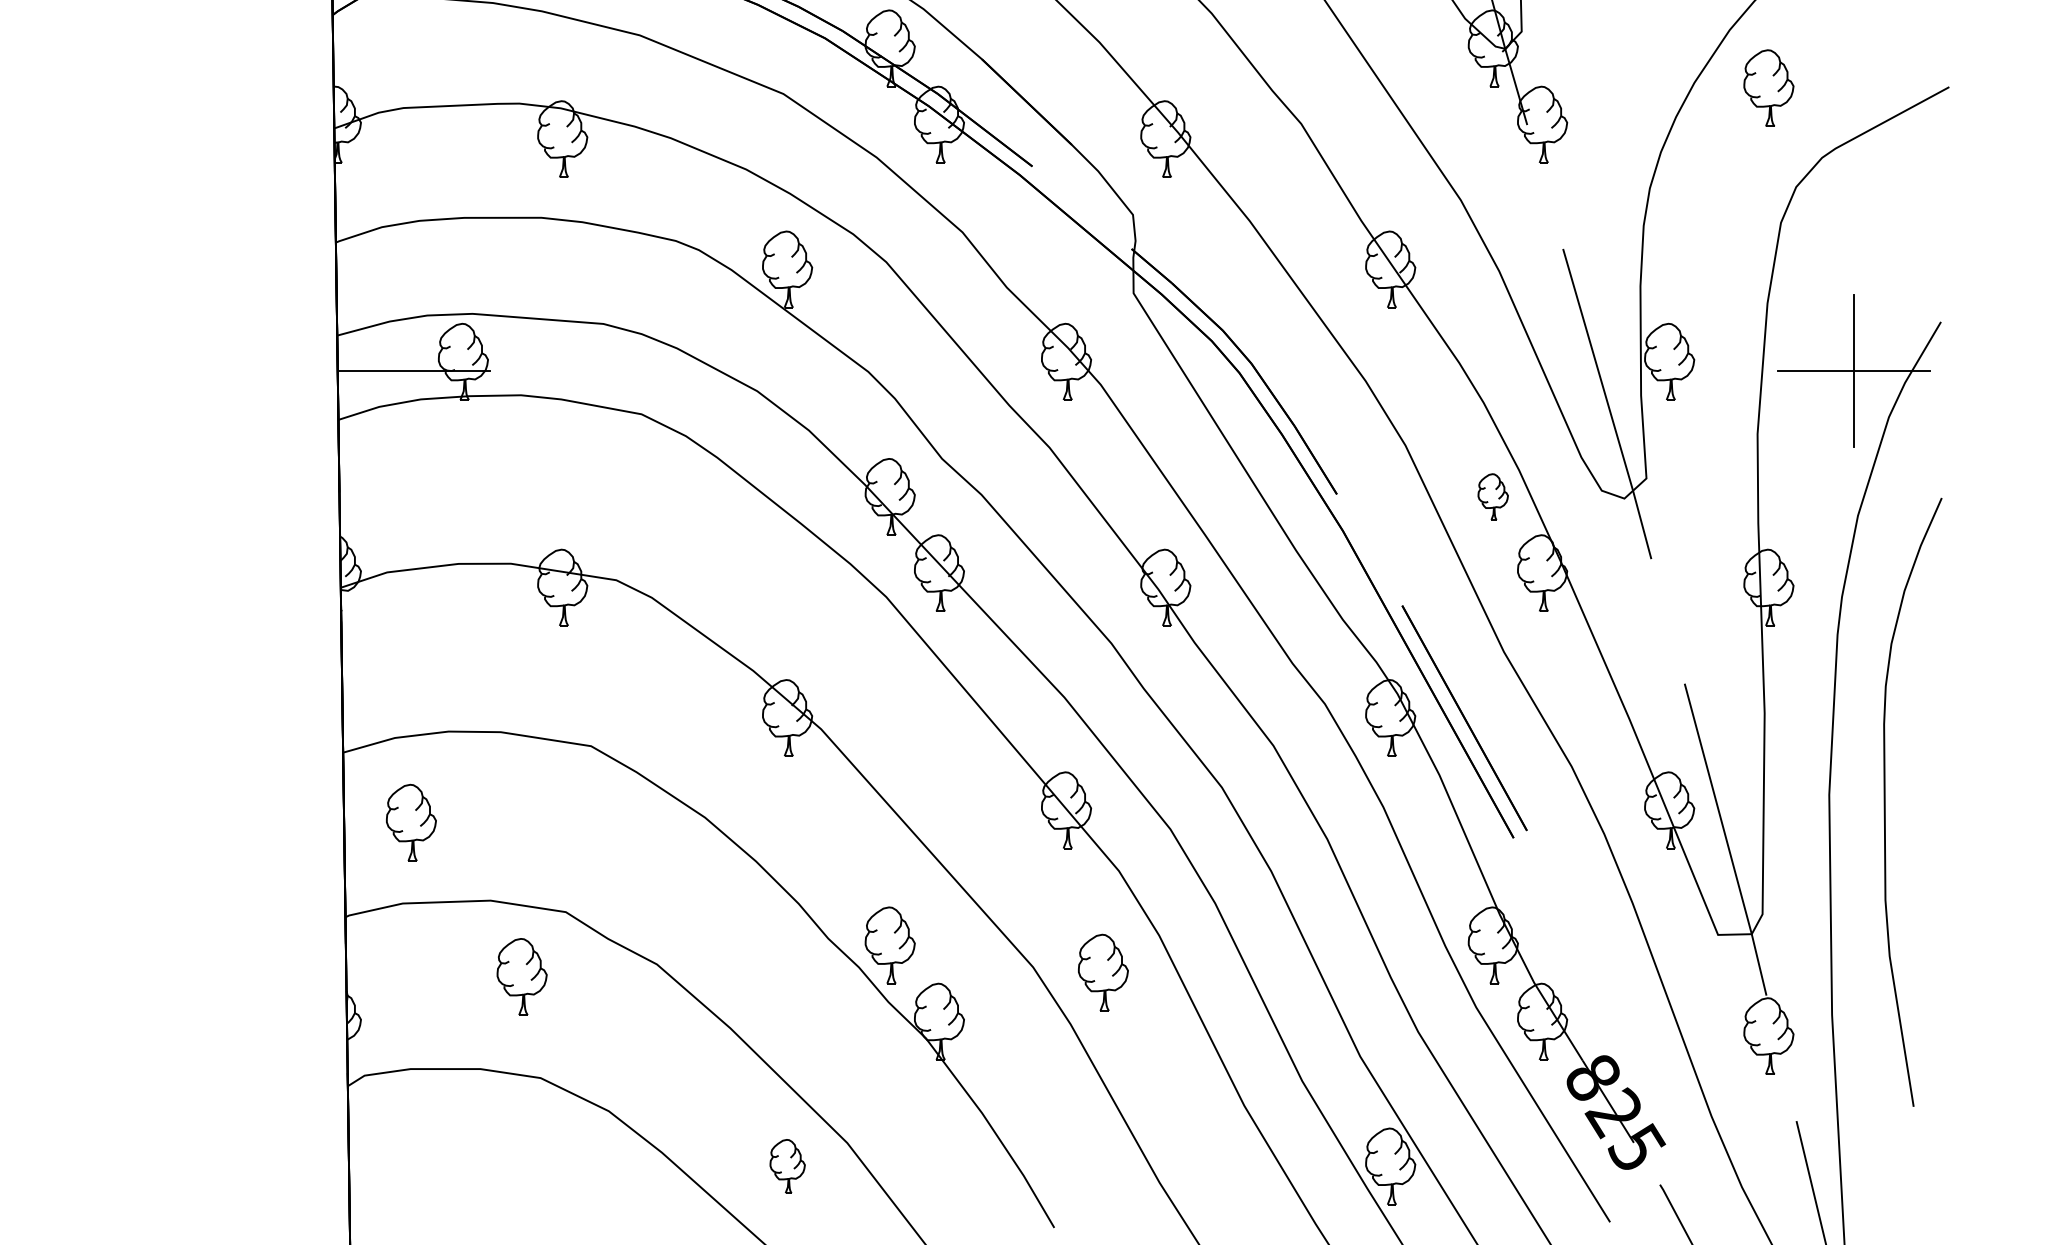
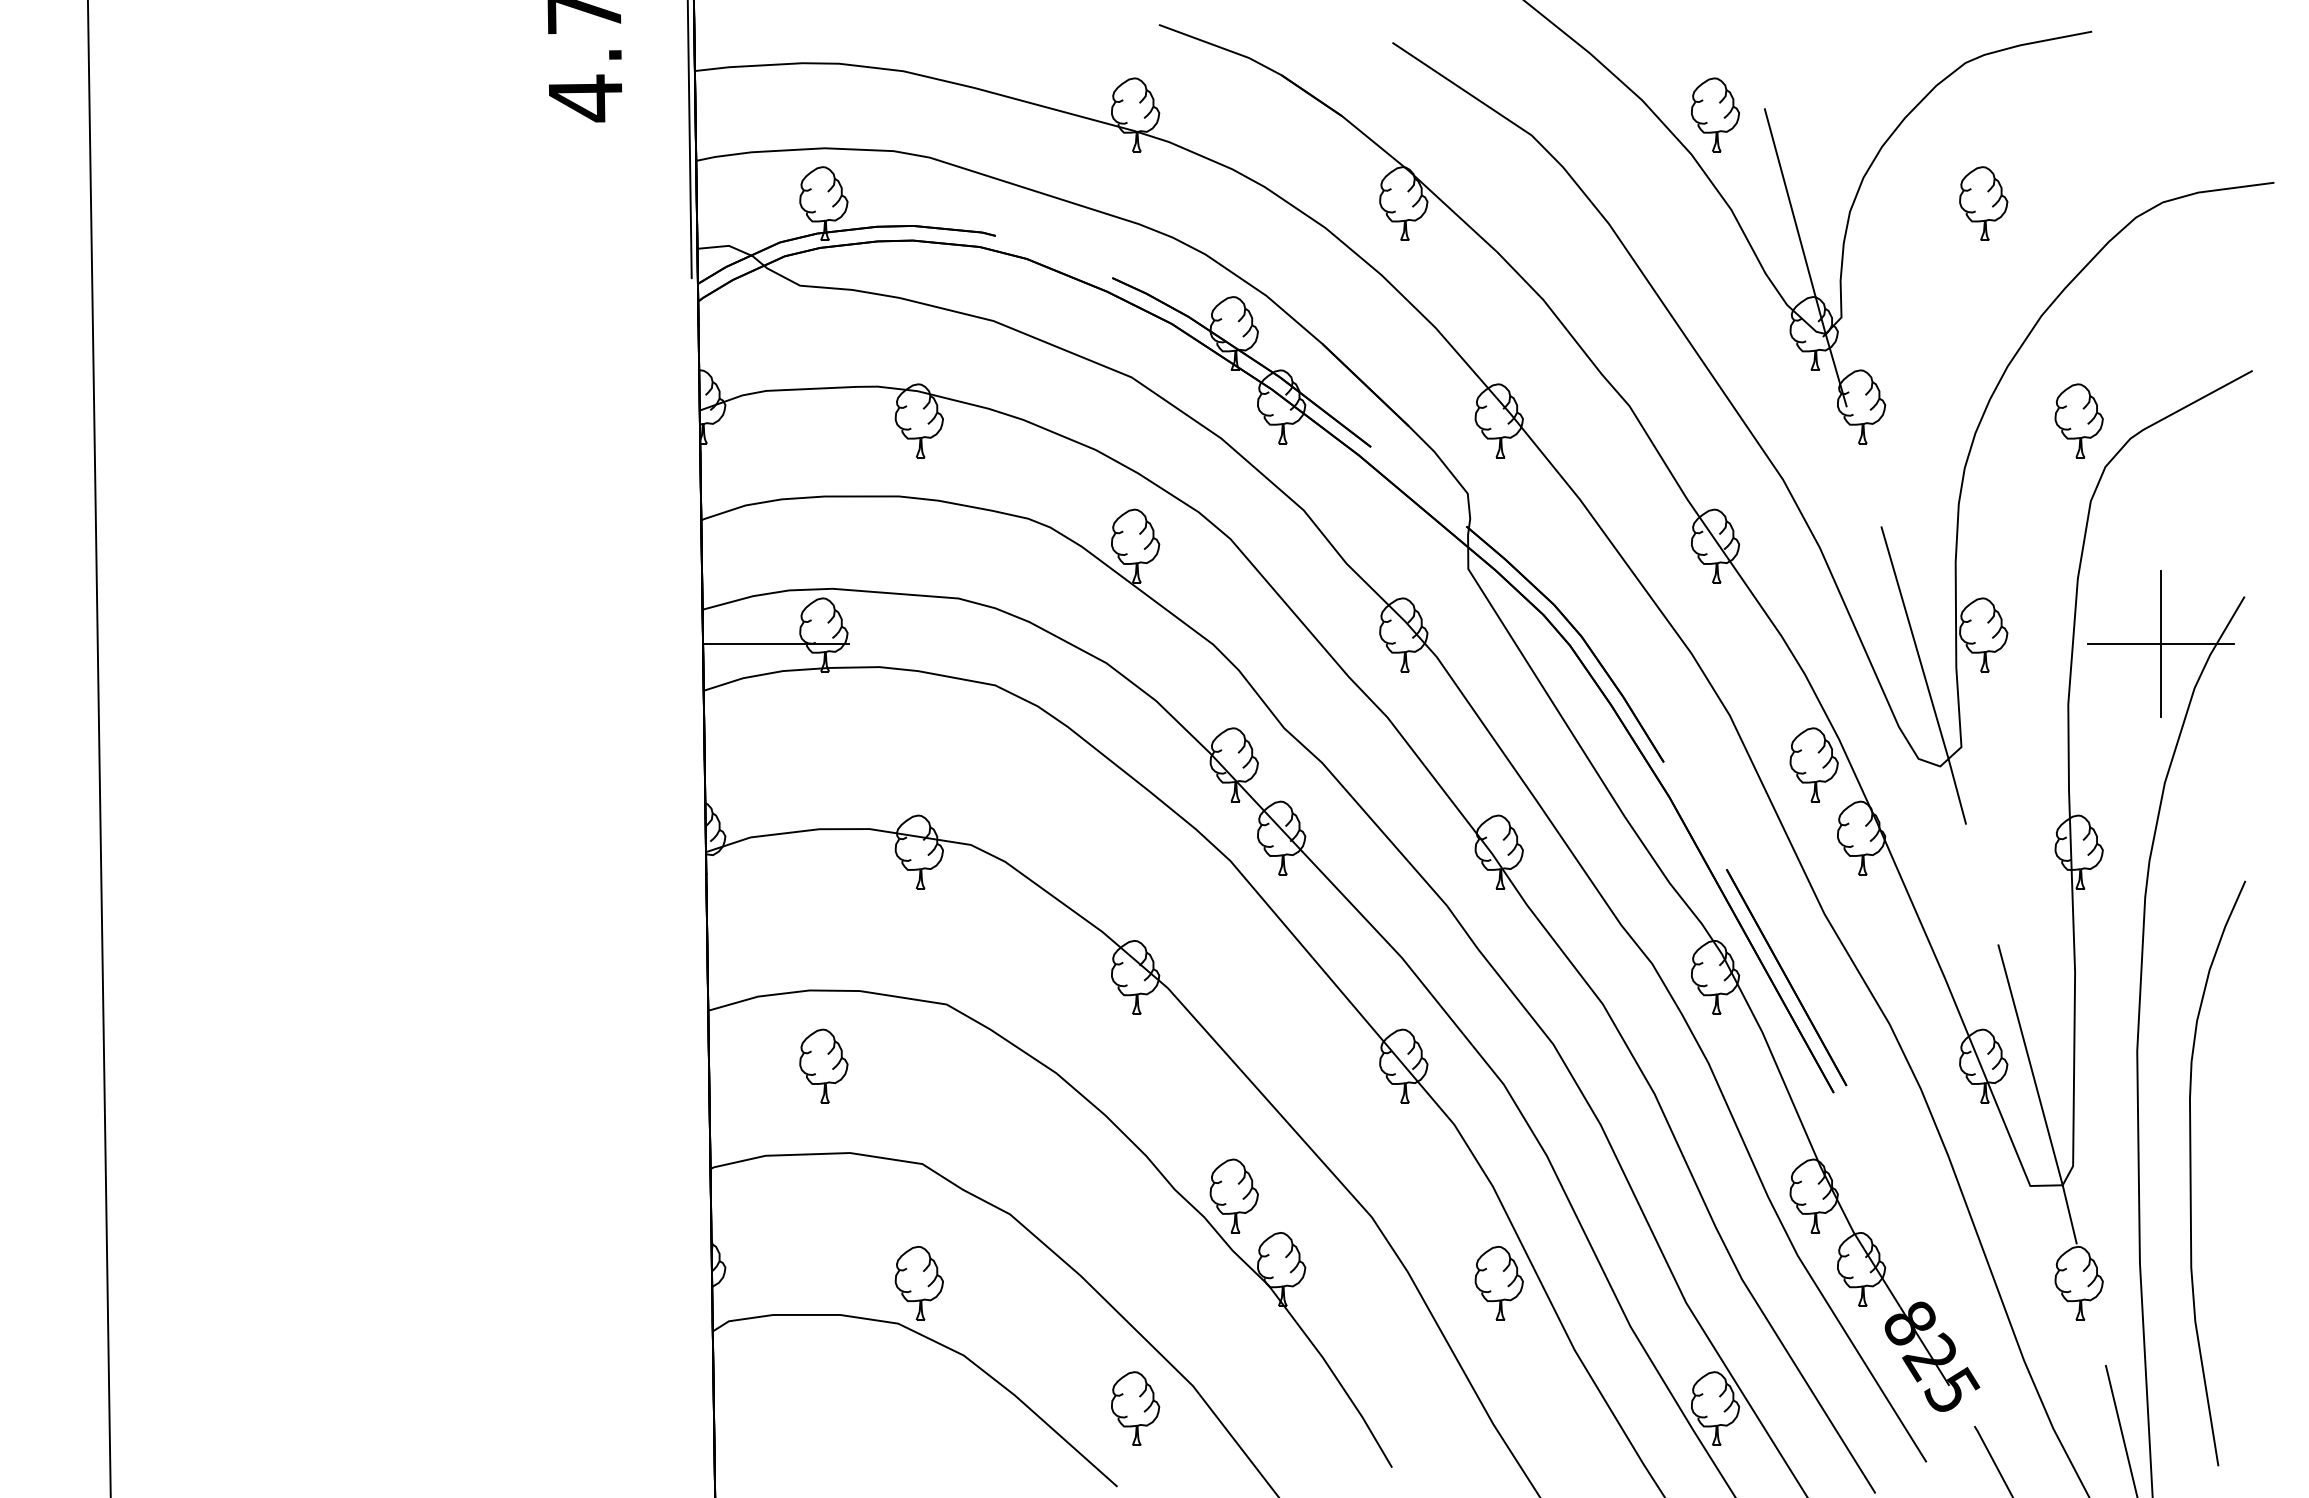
part: (1768, 87) -> (2078, 420), moved
part: (1492, 496) -> (1813, 764), size x1.67
curve: (1885, 802) -> (2191, 1173), moved
part: (410, 822) -> (823, 1065), moved
part: (1102, 972) -> (1498, 1283), moved
part: (521, 976) -> (918, 1282), moved
part: (787, 1166) -> (1135, 1408), size x1.43

